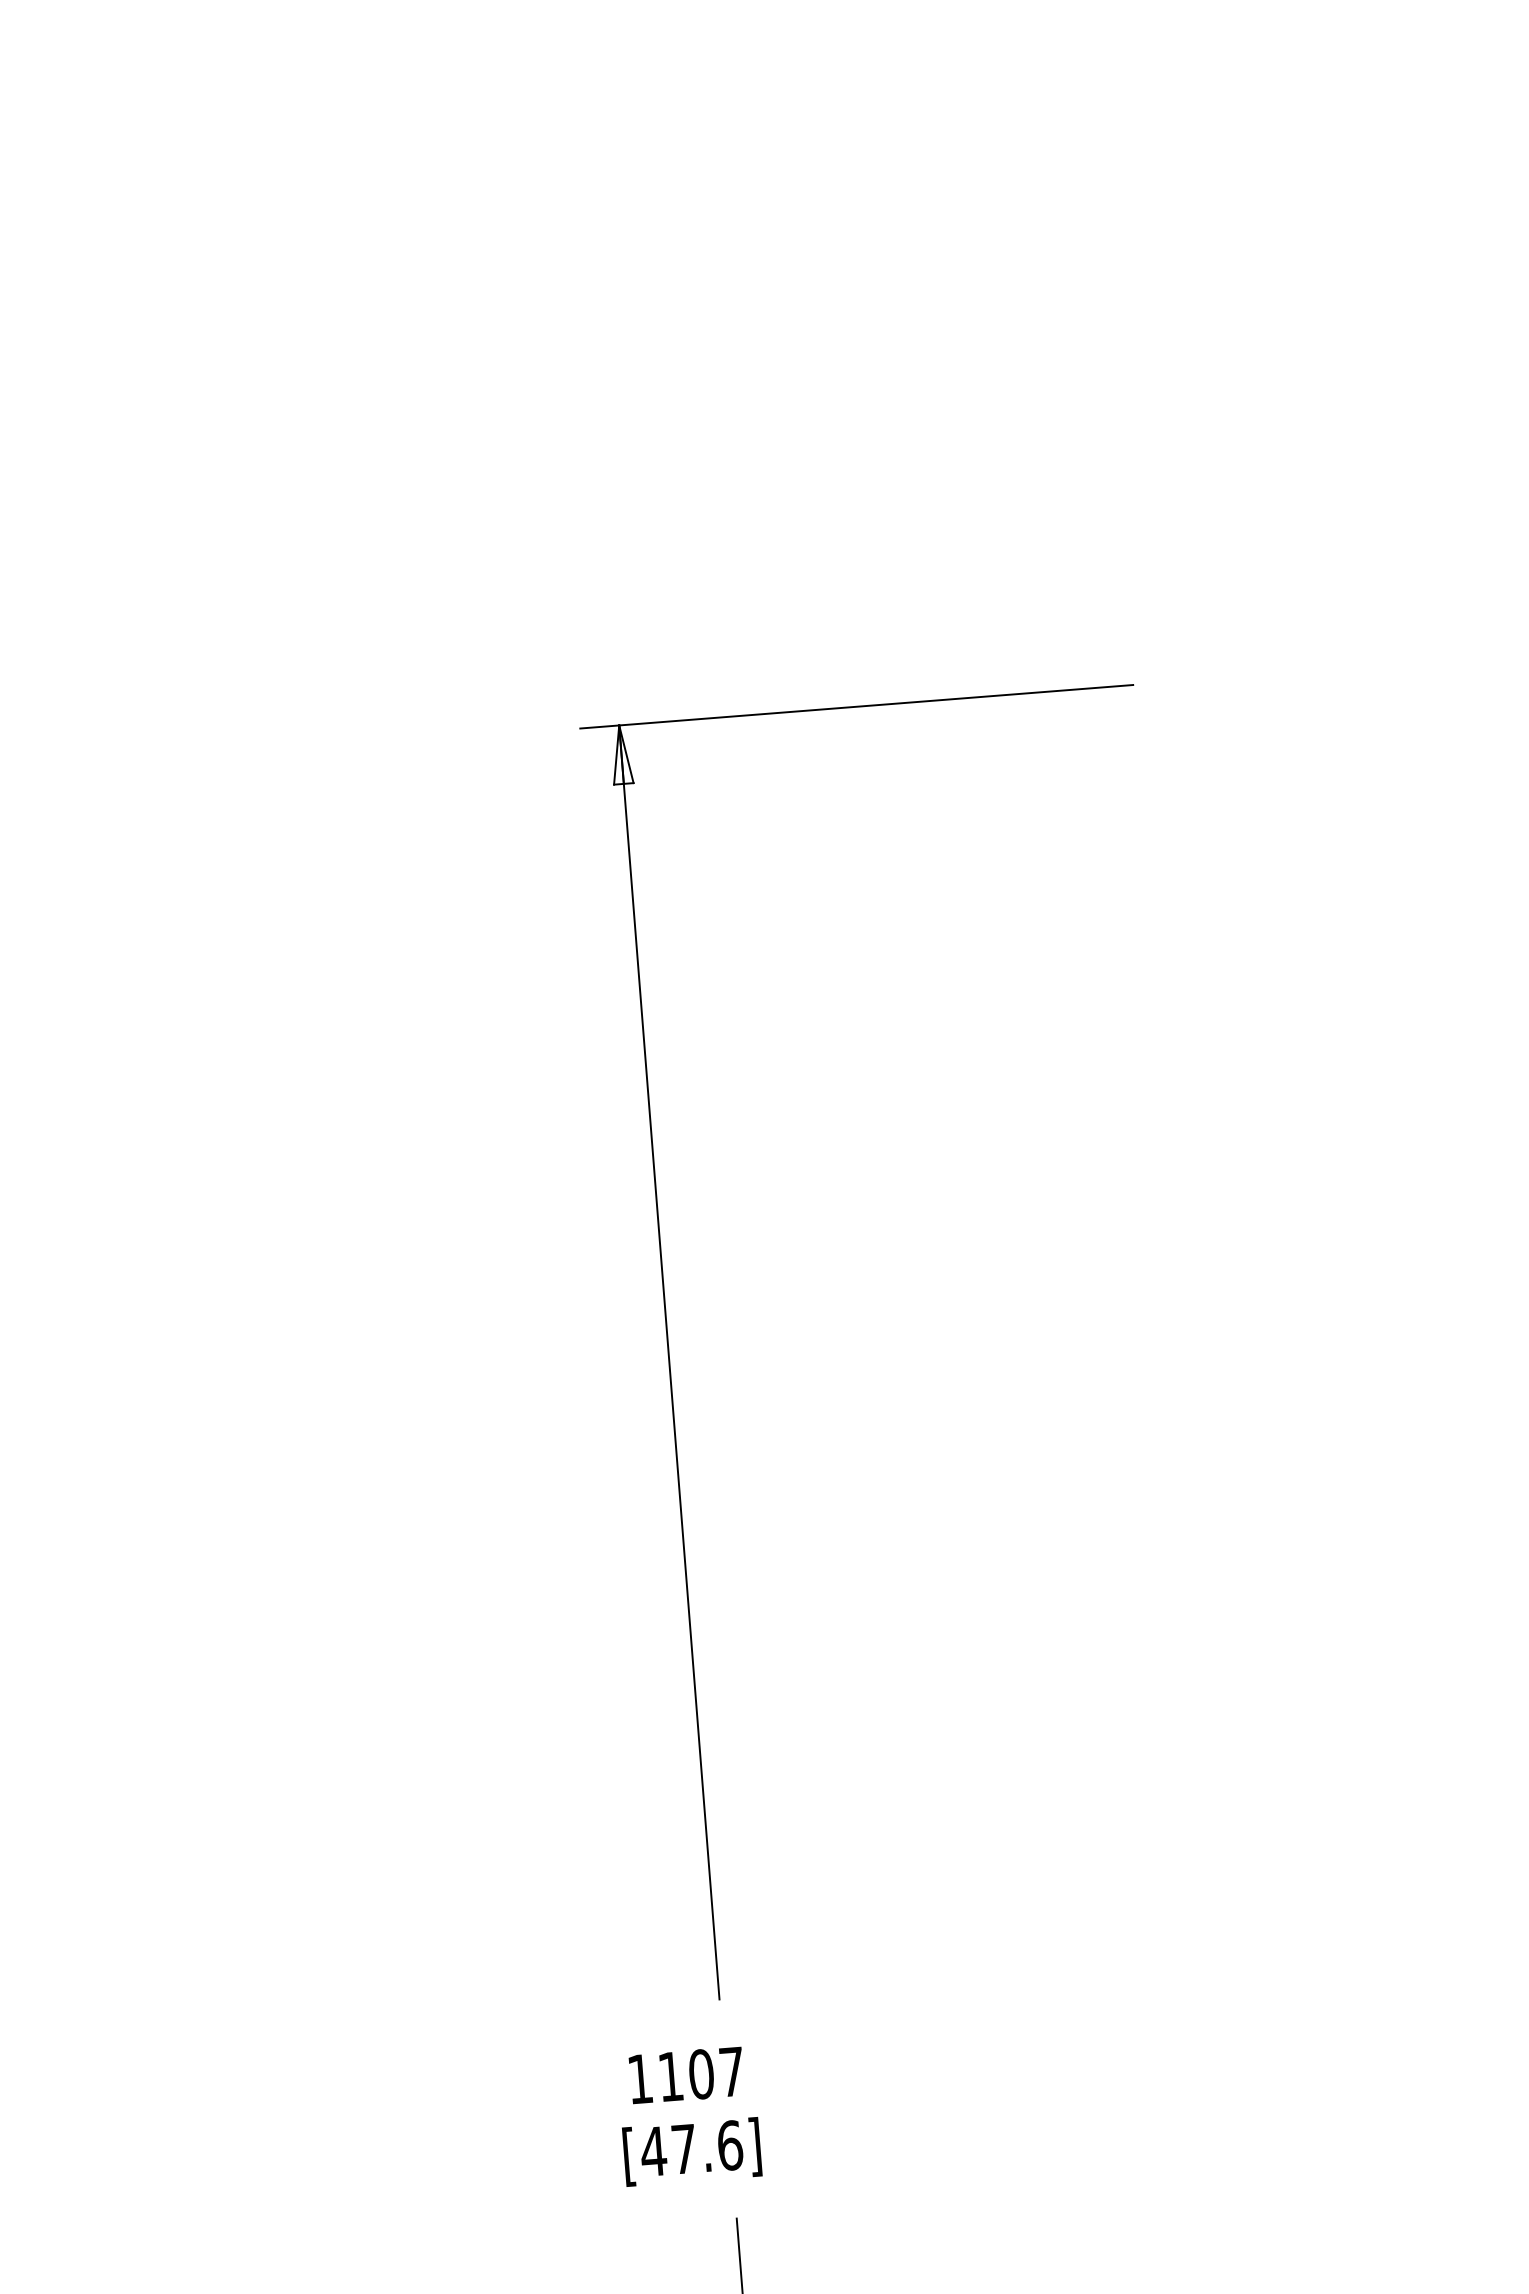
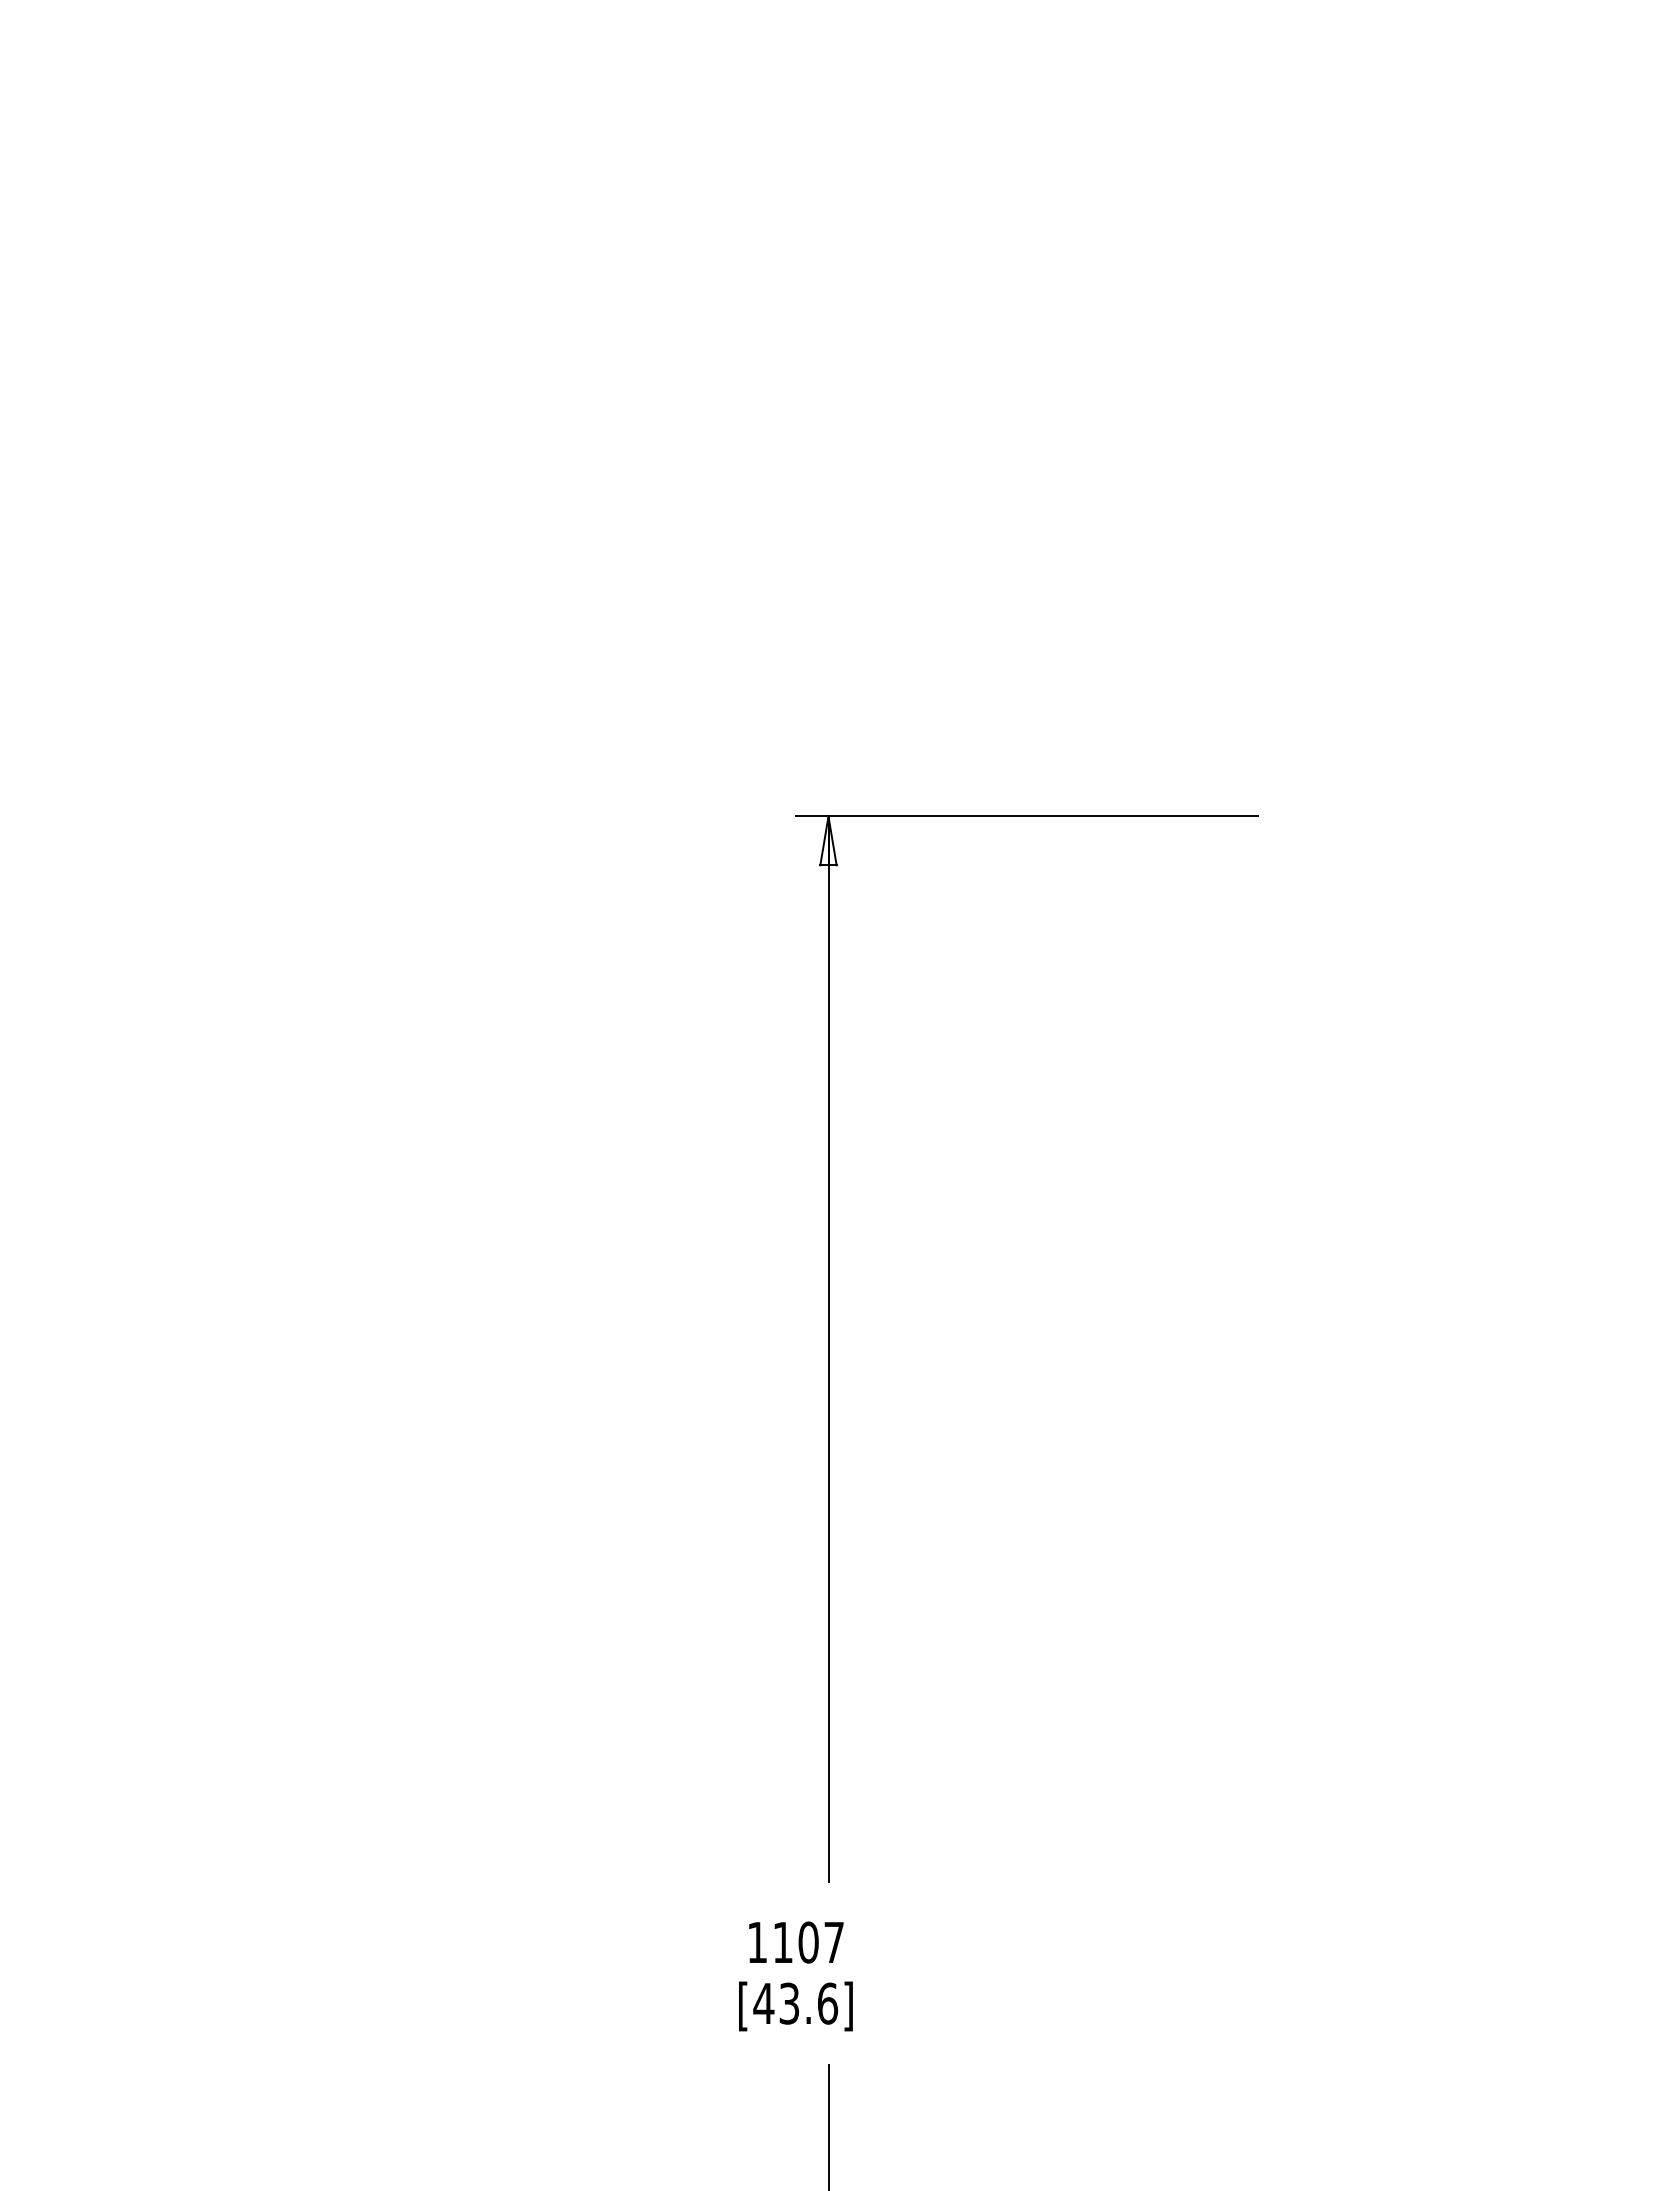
text: (684, 2149) -> (789, 2003), [47.6] -> [43.6]

